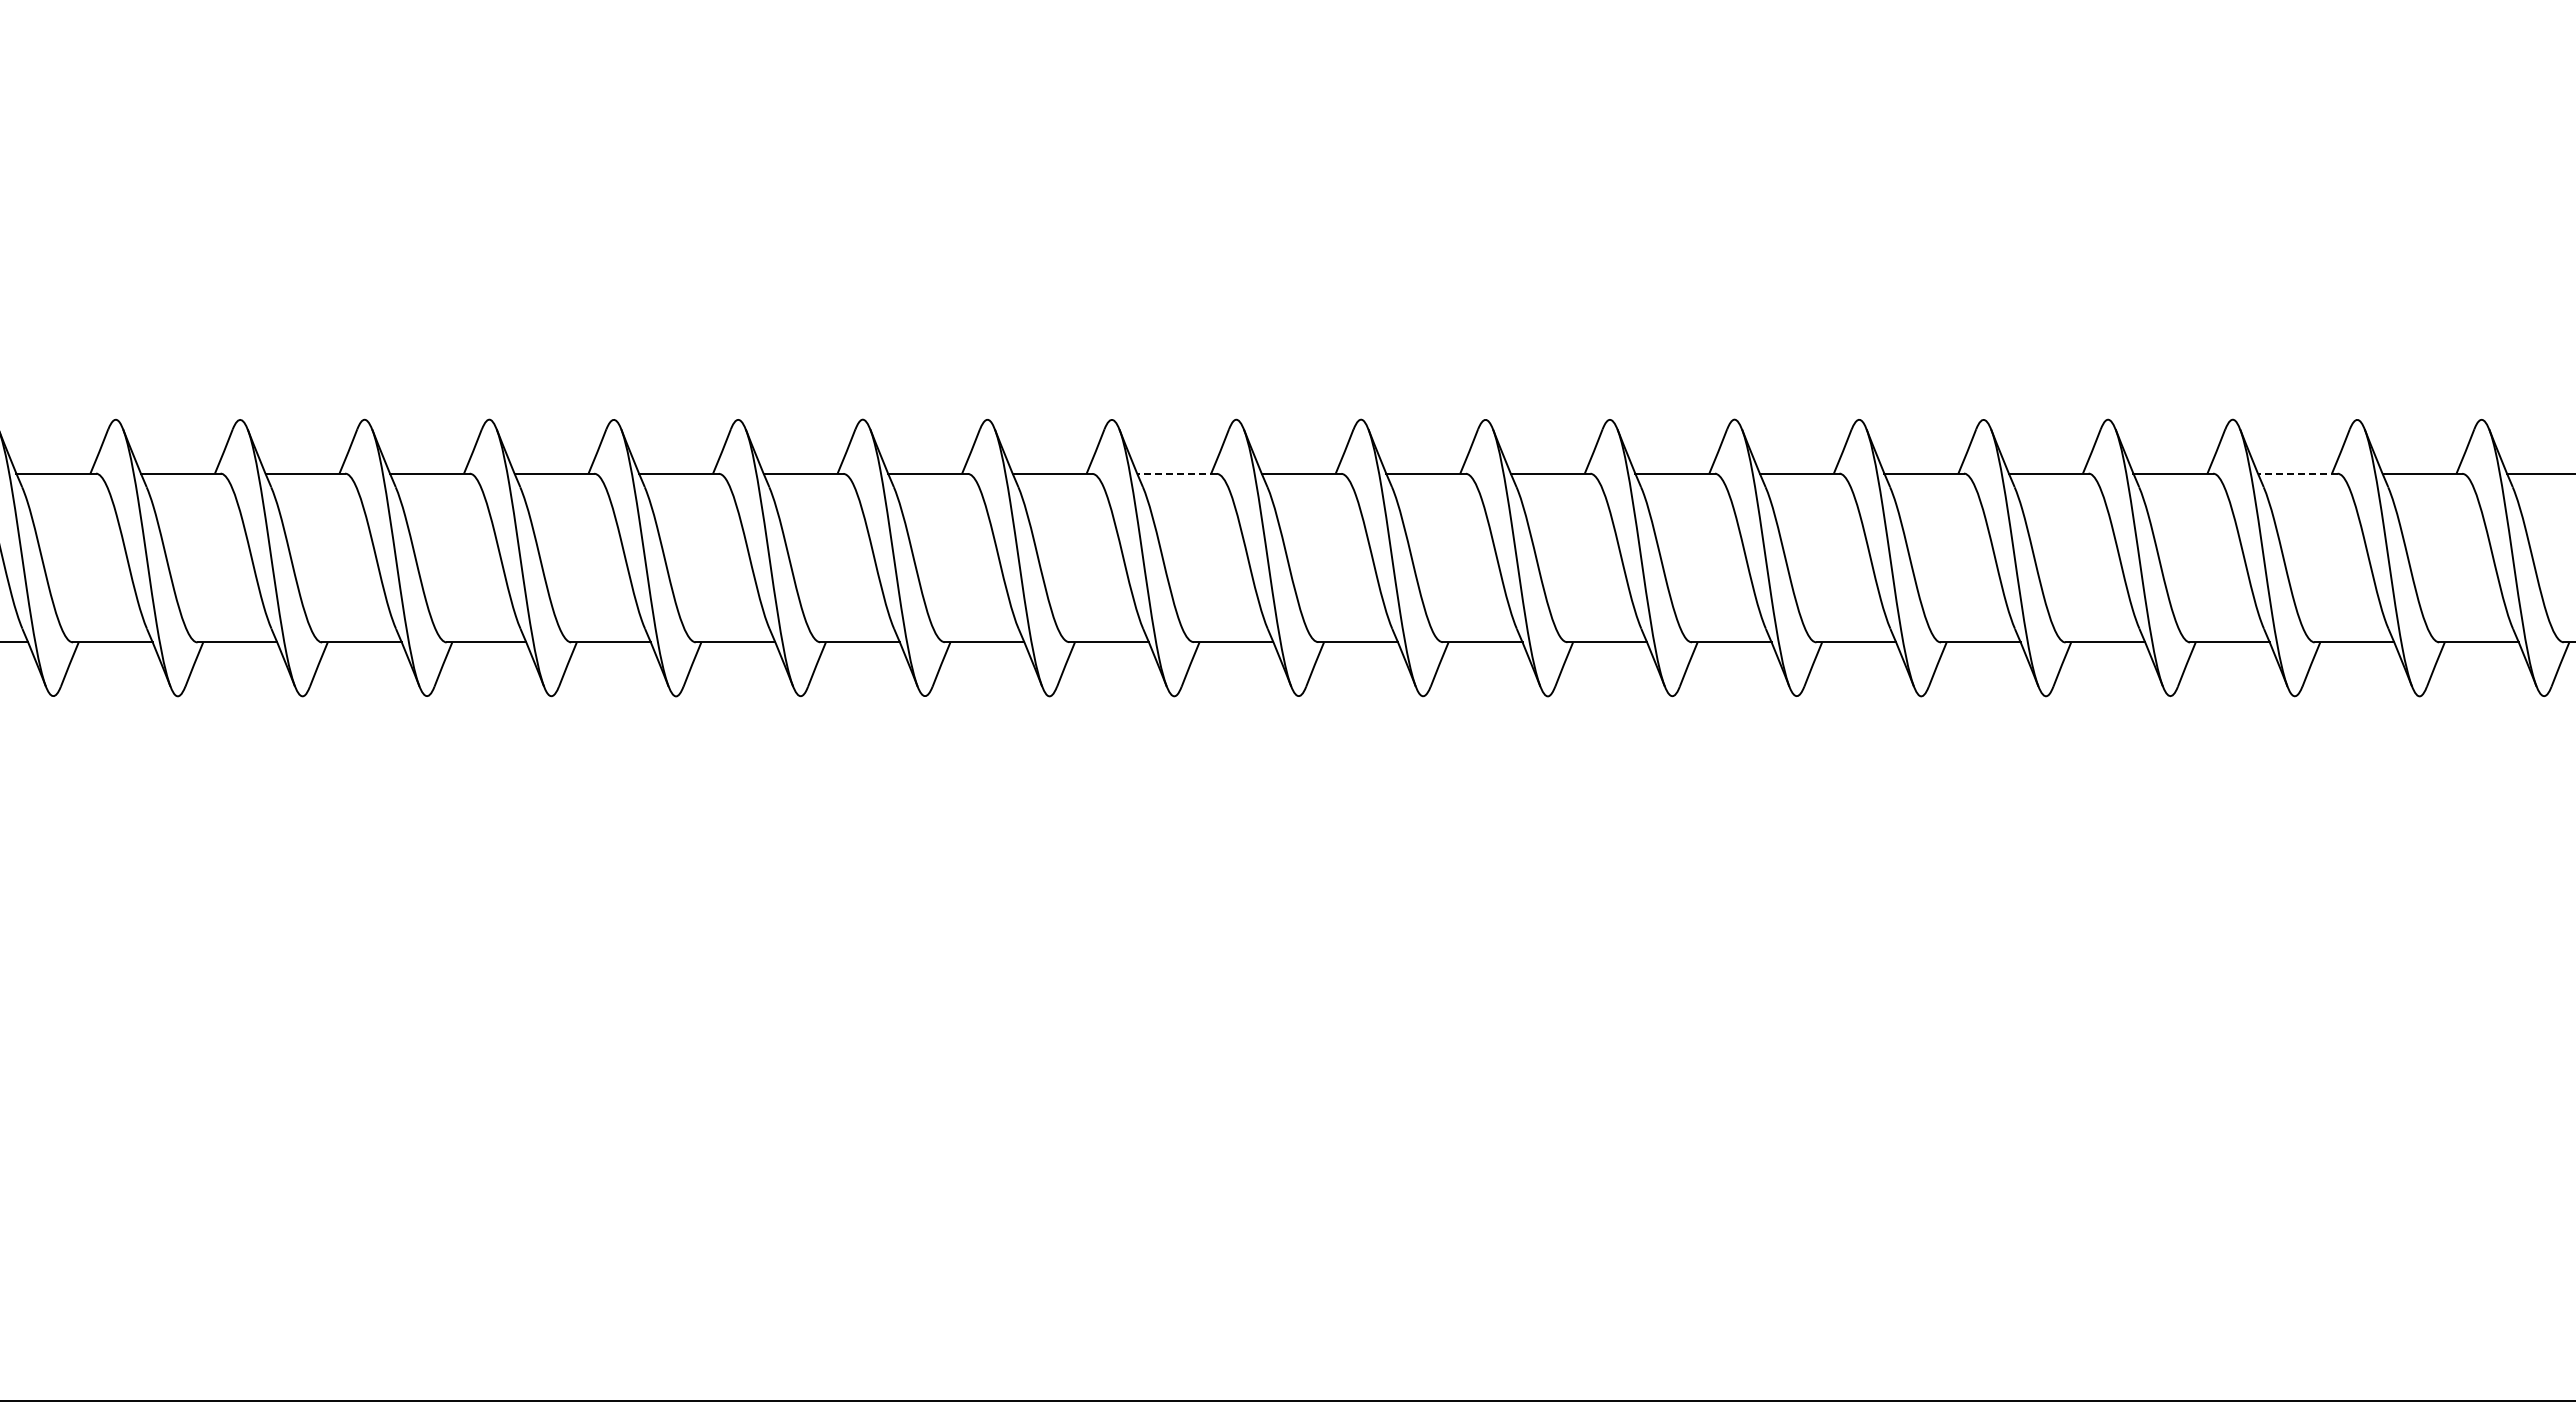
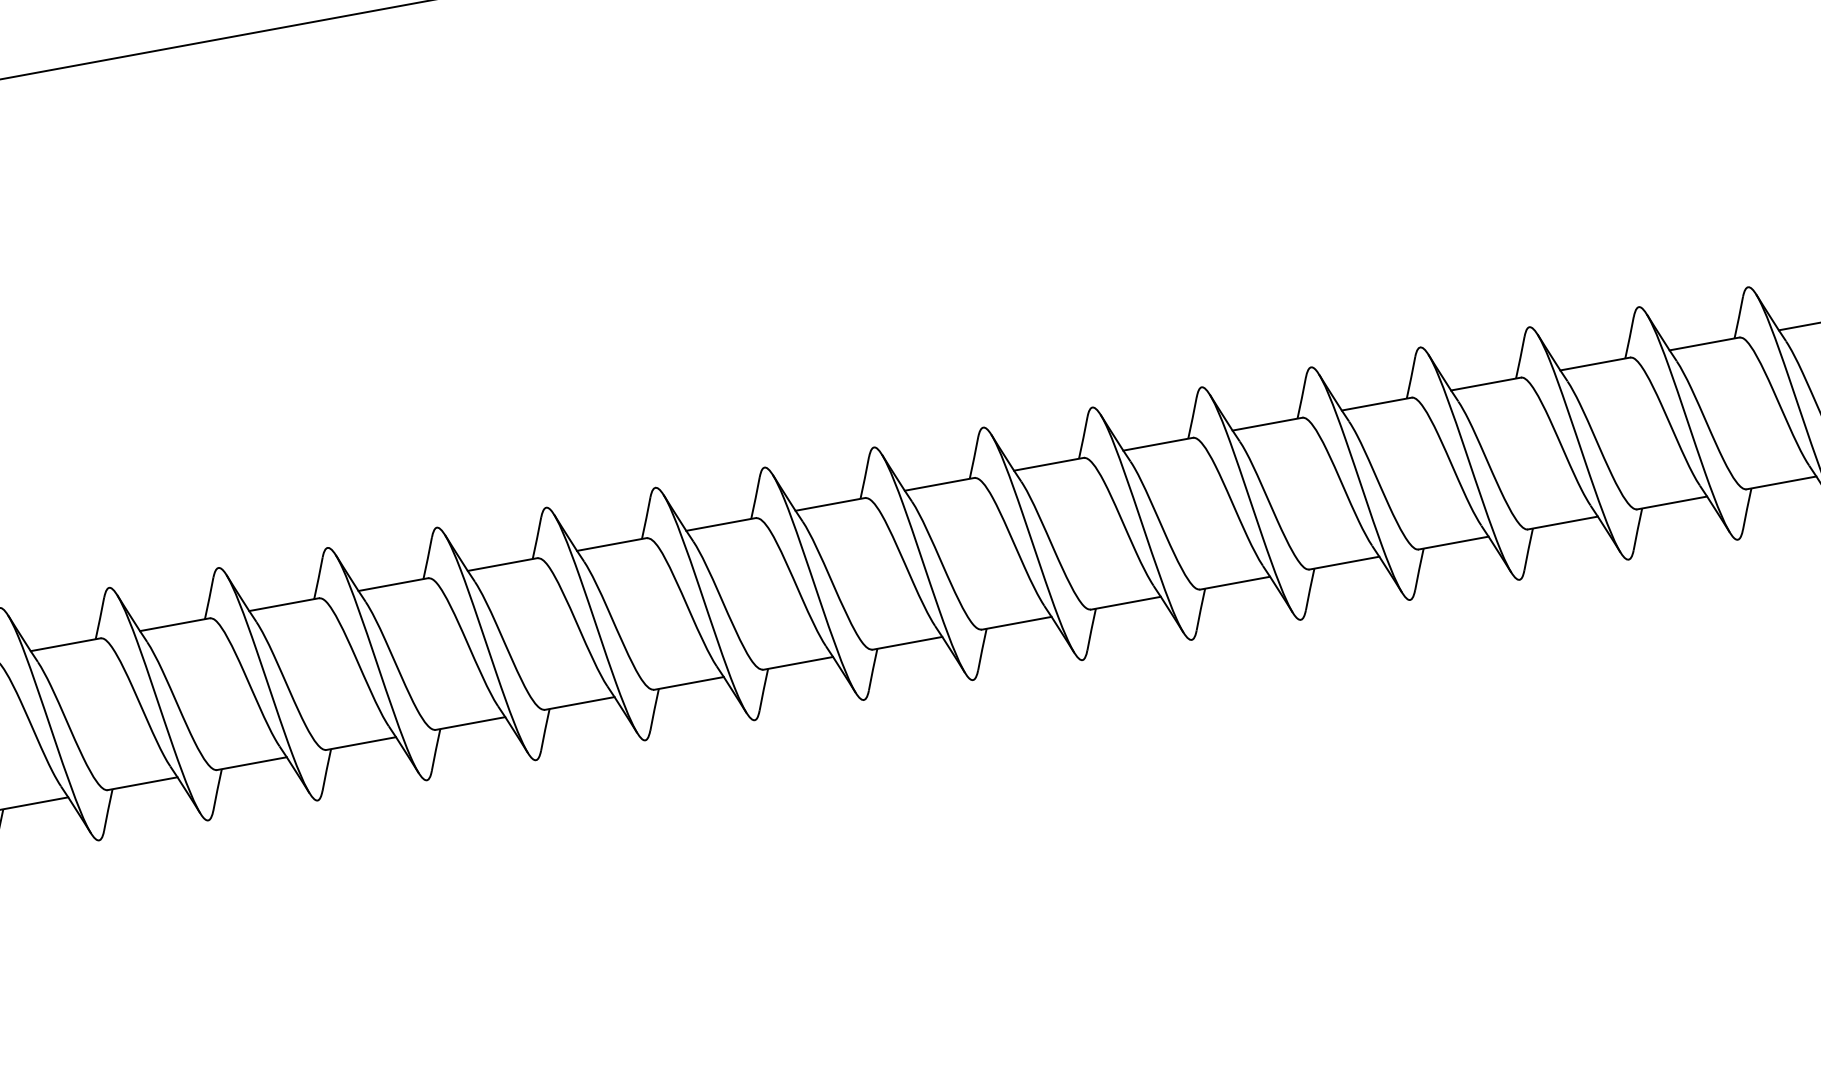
line: (1177, 473) -> (721, 524), dashed -> solid
line: (2297, 473) -> (1704, 343), dashed -> solid

